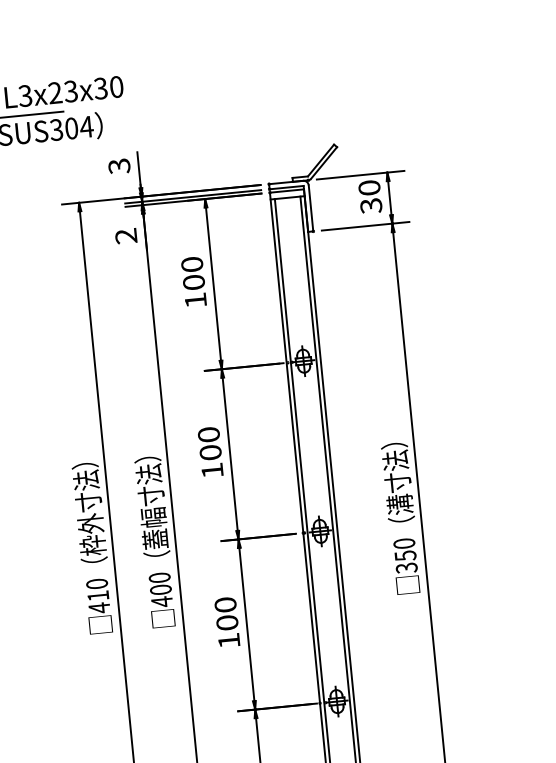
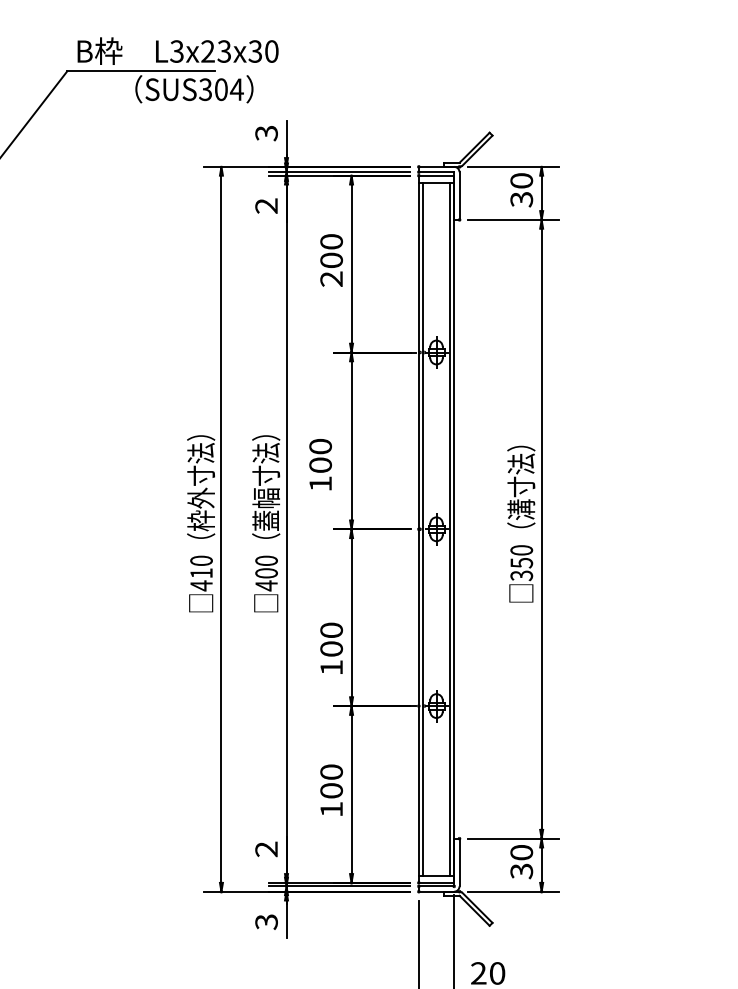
text: (195, 299) -> (331, 278), 100 -> 200
text: (210, 451) -> (320, 464), moved
text: (227, 621) -> (331, 647), moved

